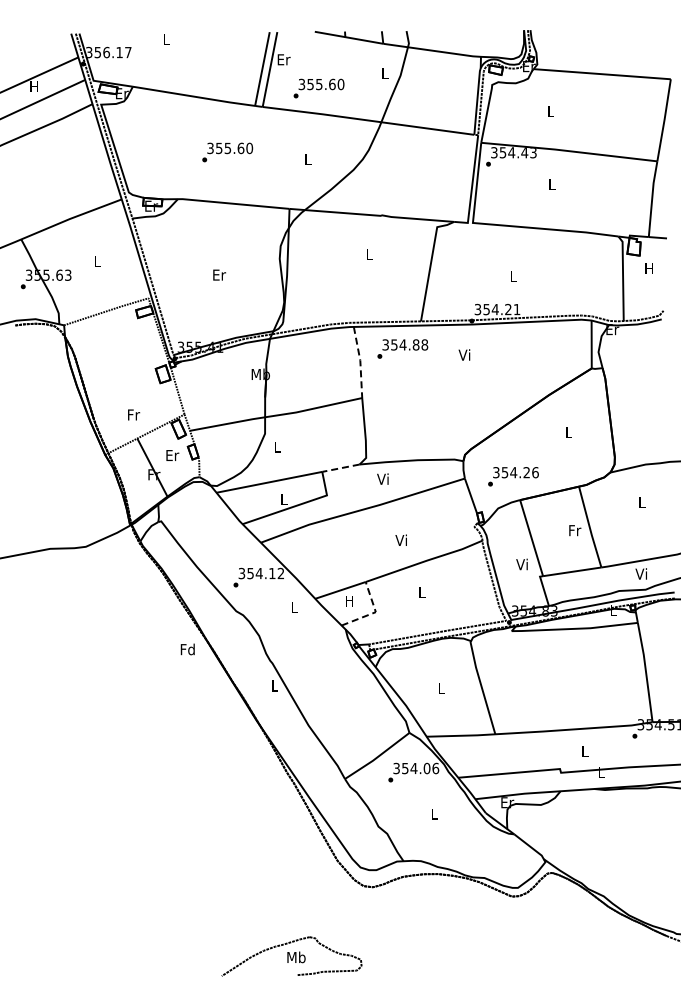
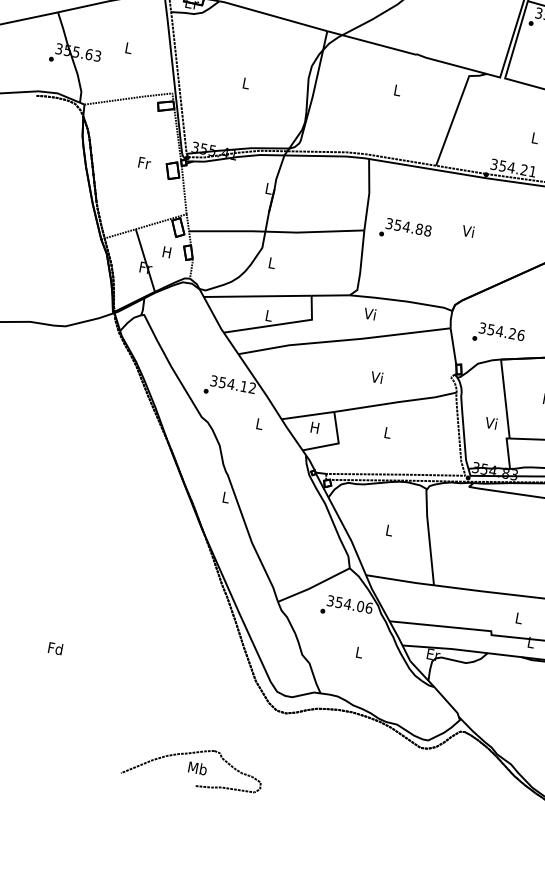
text: (219, 274) -> (246, 82), Er -> L
text: (402, 348) -> (405, 230), moved
text: (464, 354) -> (468, 230), moved
line: (360, 361) -> (369, 194), dashed -> solid
text: (260, 374) -> (268, 188), Mb -> L
text: (134, 414) -> (145, 162), moved
text: (172, 455) -> (167, 252), Er -> H
line: (340, 468) -> (330, 295), dashed -> solid
line: (374, 612) -> (337, 443), dashed -> solid
text: (187, 649) -> (55, 648), moved

